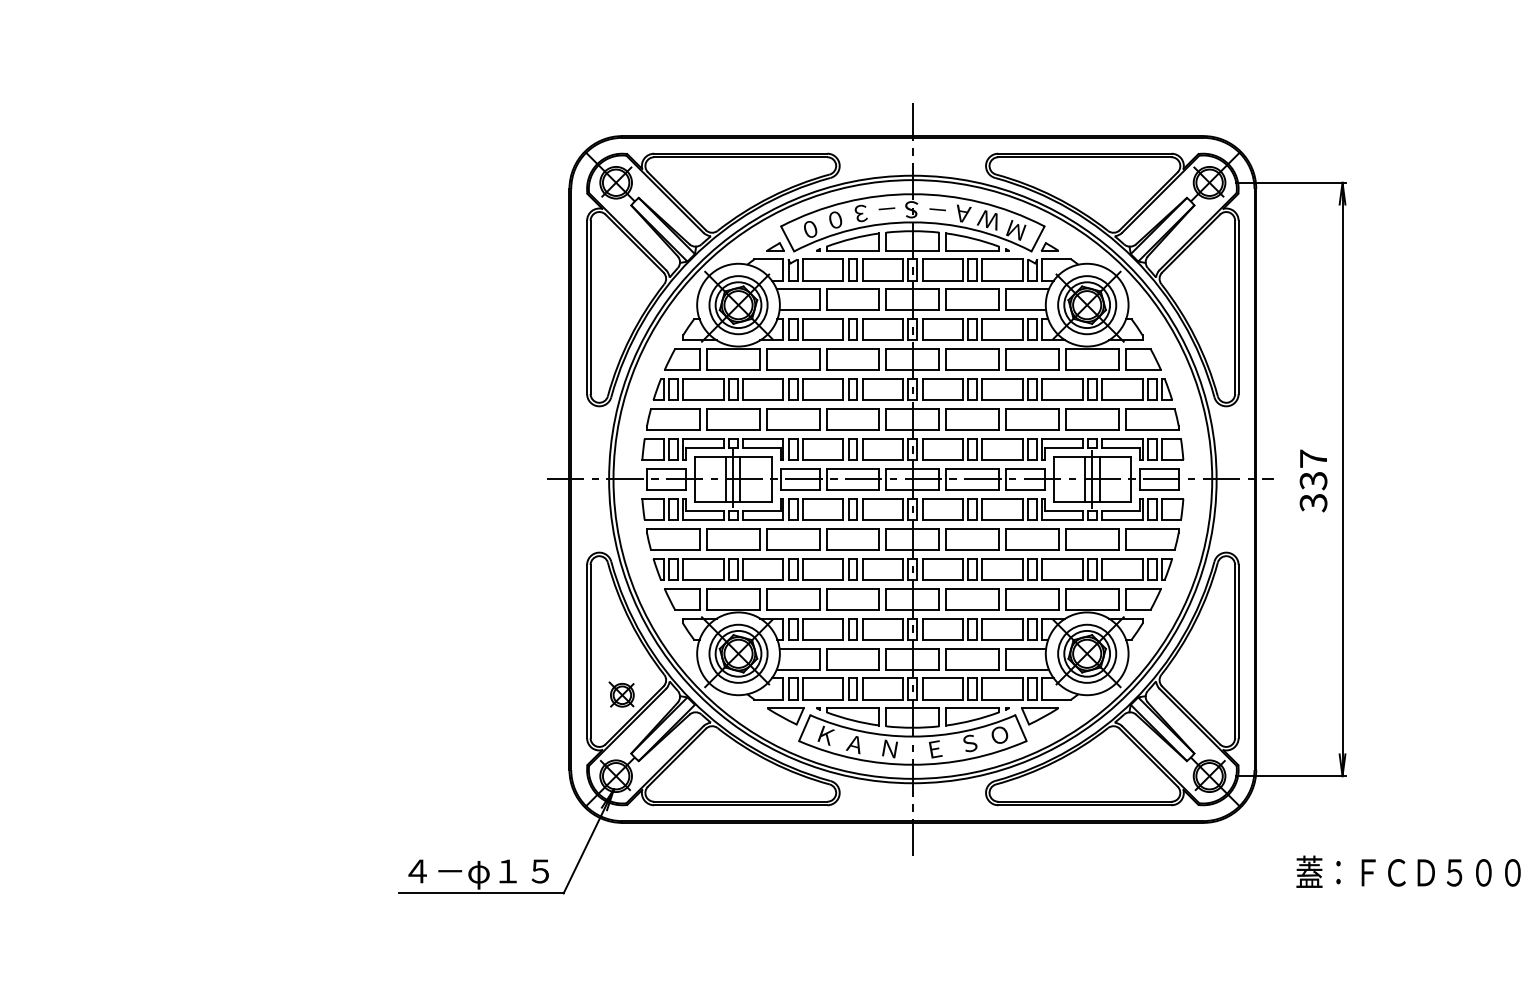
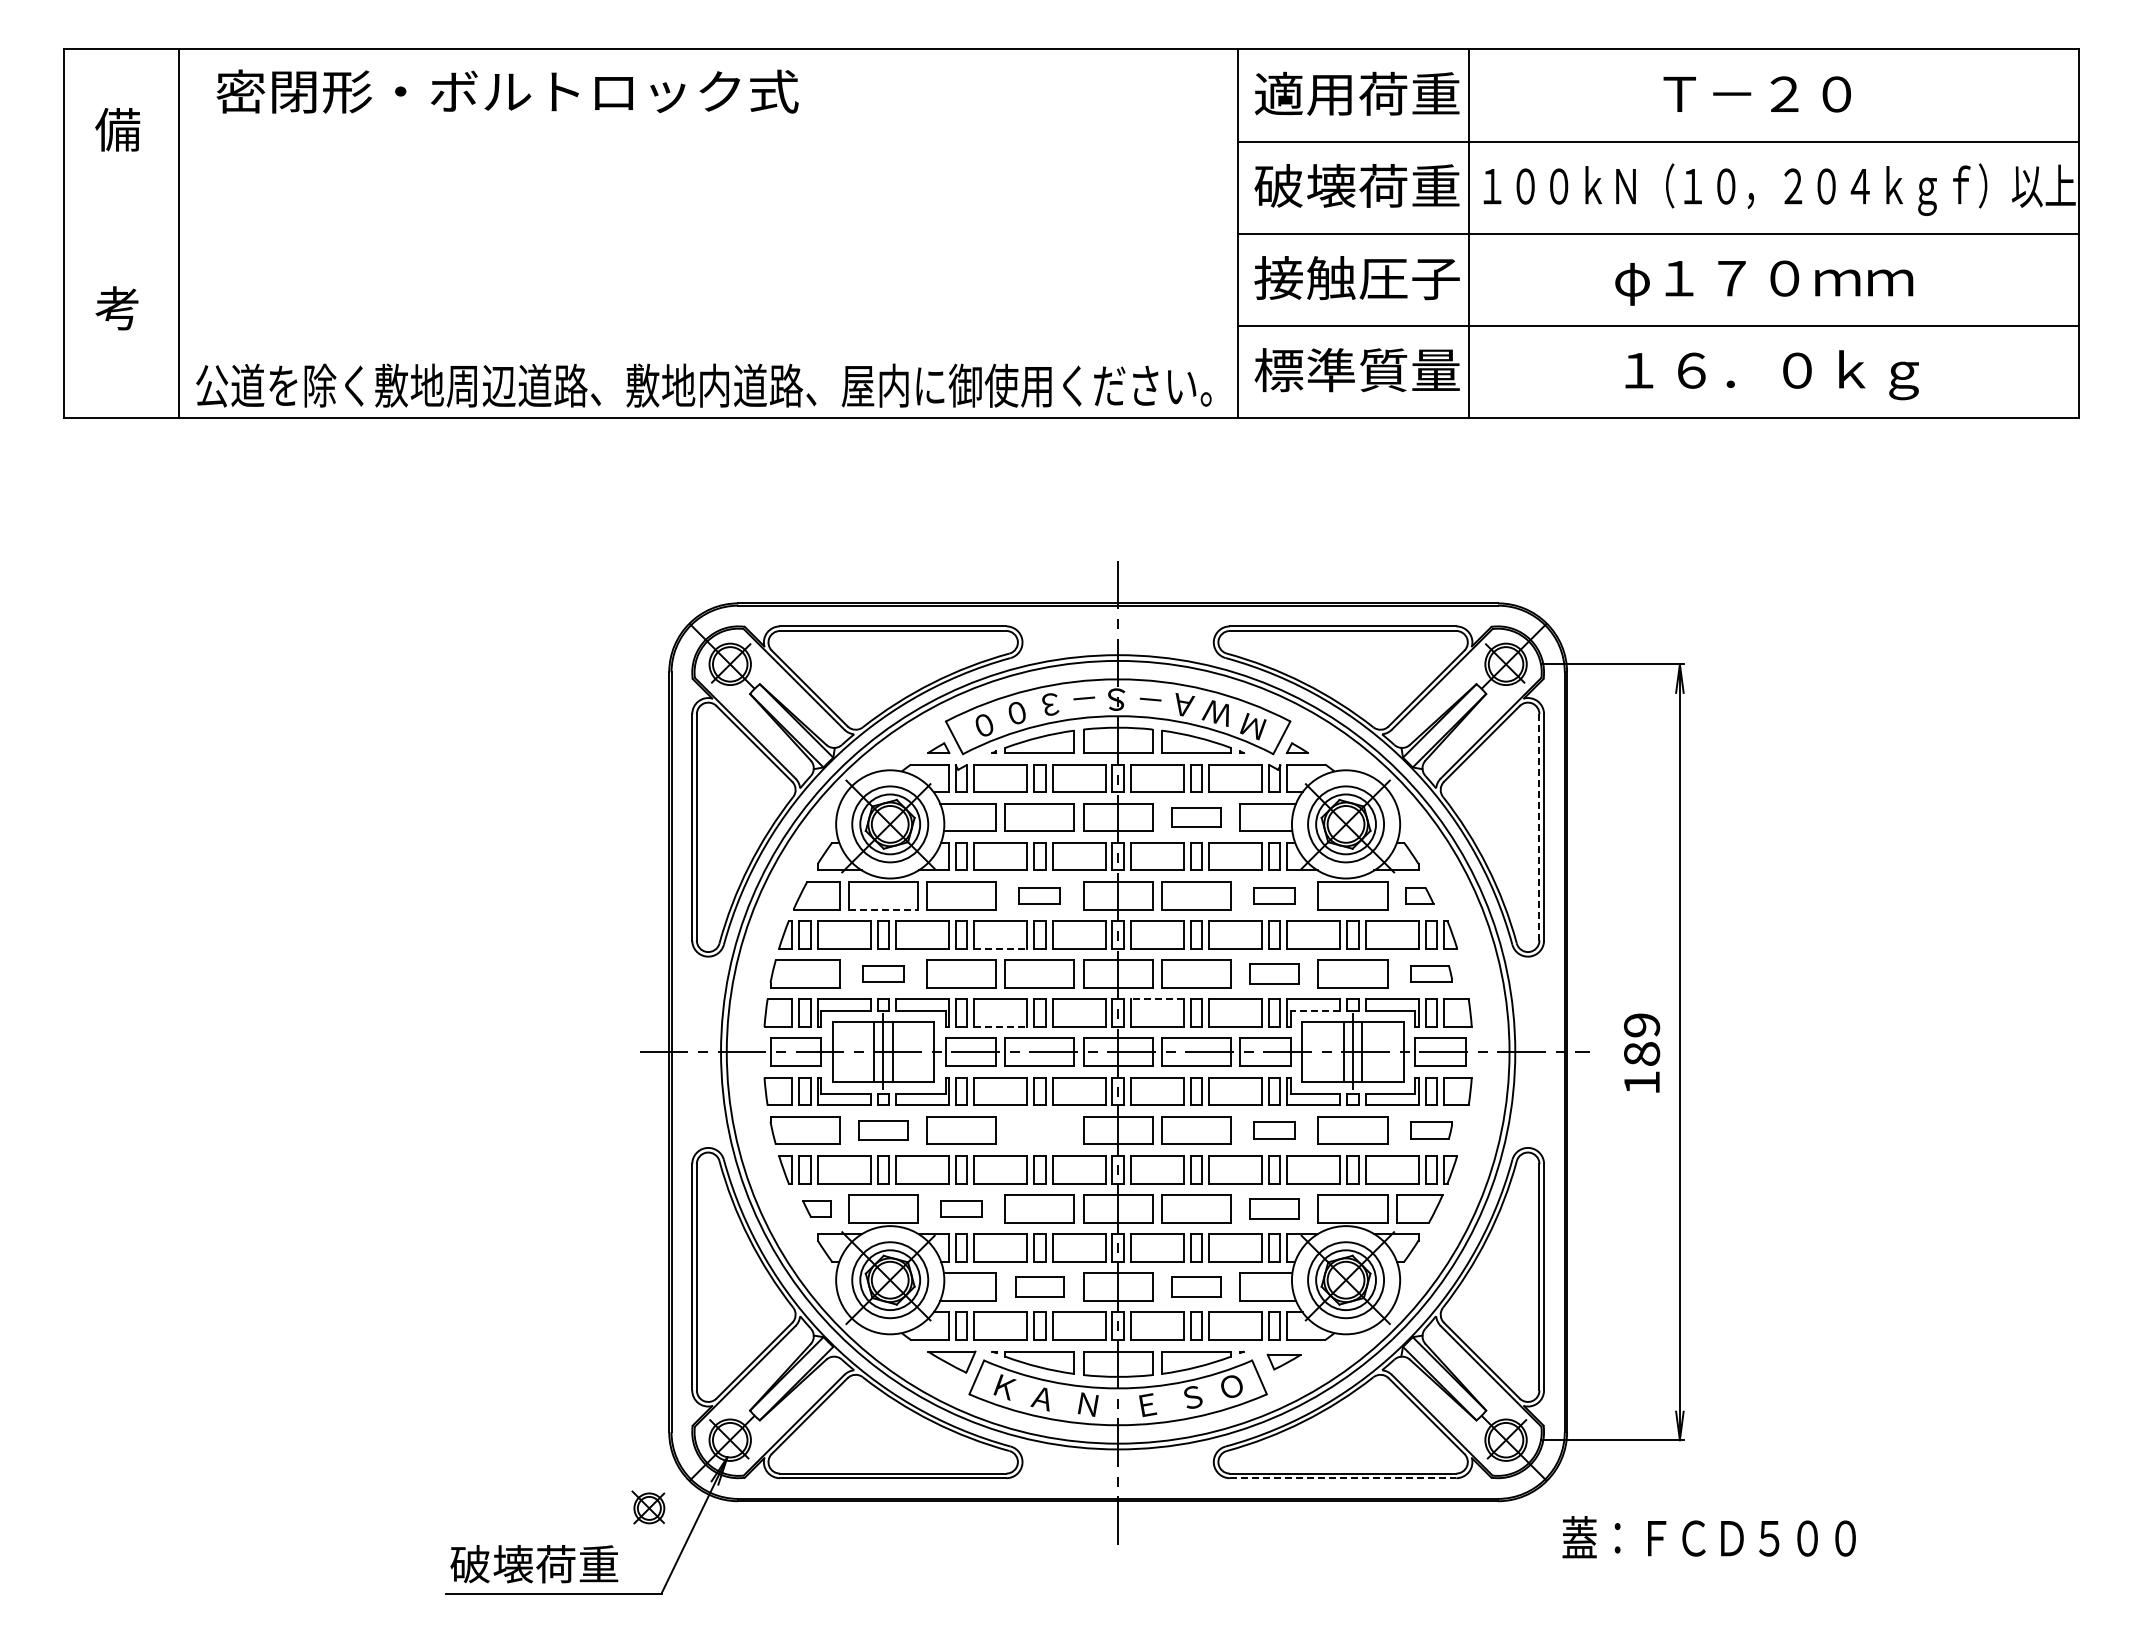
part: (972, 299) -> (1196, 817), size x0.7
line: (1235, 306) -> (1539, 826), solid -> dashed
part: (852, 359) -> (1039, 895), size x0.6
part: (1032, 359) -> (1274, 895), size x0.6
part: (1143, 359) -> (1419, 895), size x0.6
line: (733, 370) -> (883, 909), solid -> dashed
line: (823, 400) -> (1001, 948), solid -> dashed
part: (733, 419) -> (883, 973), size x0.6
part: (1032, 419) -> (1274, 973), size x0.7
part: (1152, 419) -> (1431, 973), size x0.6
line: (942, 439) -> (1156, 999), solid -> dashed
line: (1063, 447) -> (1315, 1010), solid -> dashed
line: (823, 459) -> (1001, 1026), solid -> dashed
text: (1313, 481) -> (1642, 1054), 337 -> 189
part: (733, 539) -> (883, 1130), size x0.7
part: (852, 539) -> (1039, 1130), removed
part: (1032, 539) -> (1274, 1130), size x0.6
part: (1152, 539) -> (1431, 1130), size x0.6
part: (682, 598) -> (816, 1208), size x0.6
part: (793, 598) -> (961, 1208), size x0.6
part: (1032, 598) -> (1274, 1208), size x0.7
part: (852, 658) -> (1039, 1286), size x0.7
part: (972, 658) -> (1196, 1286), size x0.7
part: (621, 694) -> (648, 1507), moved
part: (1039, 716) -> (1283, 1361), size x0.7
line: (1085, 805) -> (1343, 1478), solid -> dashed
text: (475, 872) -> (546, 1566), ４－φ１５ -> 破壊荷重
text: (1408, 872) -> (1708, 1537), moved

